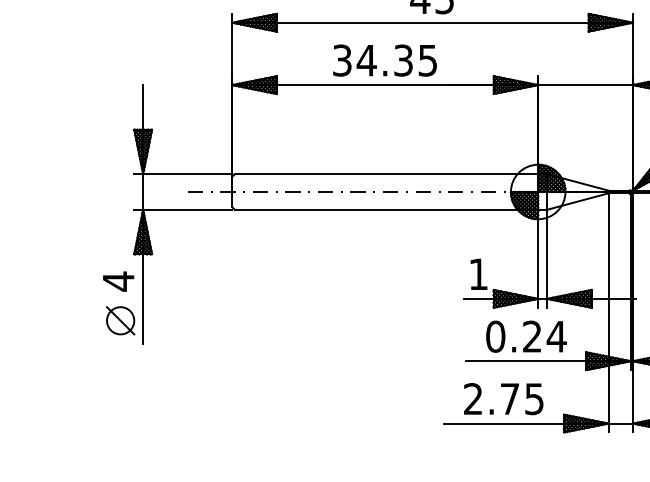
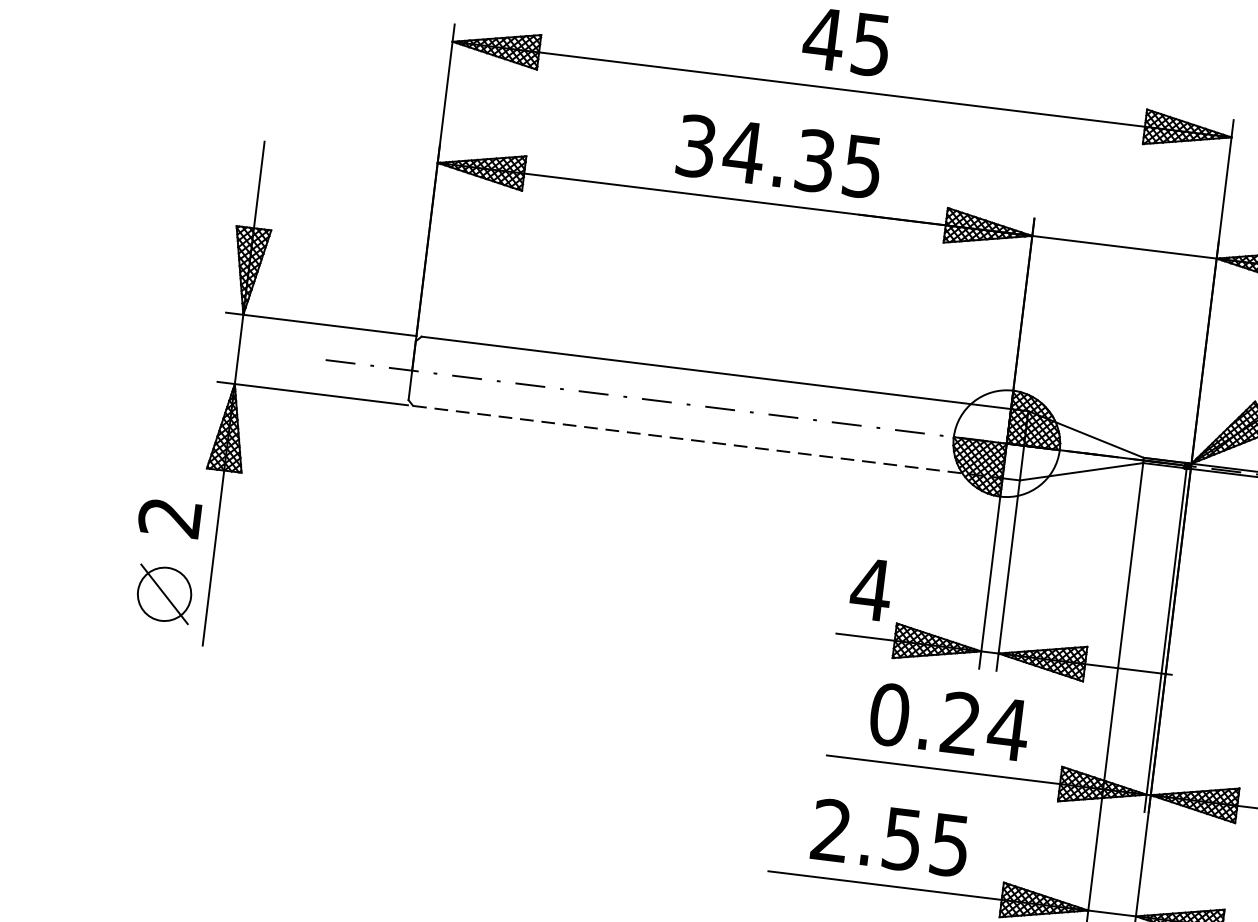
text: (384, 60) -> (778, 156), moved
line: (386, 209) -> (707, 441), solid -> dashed
text: (478, 273) -> (871, 587), 1 -> 4
text: (118, 281) -> (169, 517), 4 -> 2
text: (509, 399) -> (901, 840), 2.75 -> 2.55

